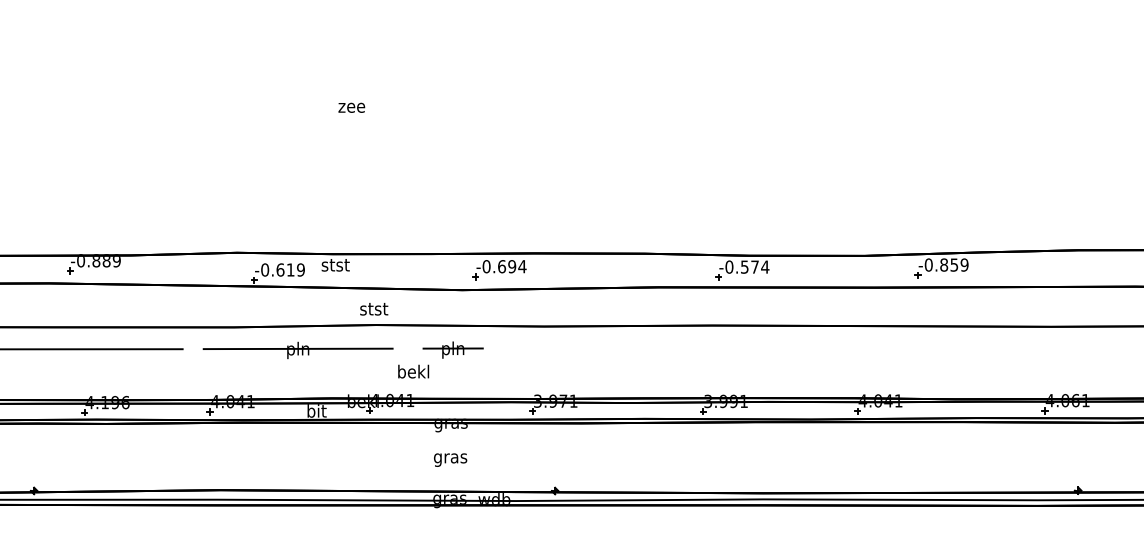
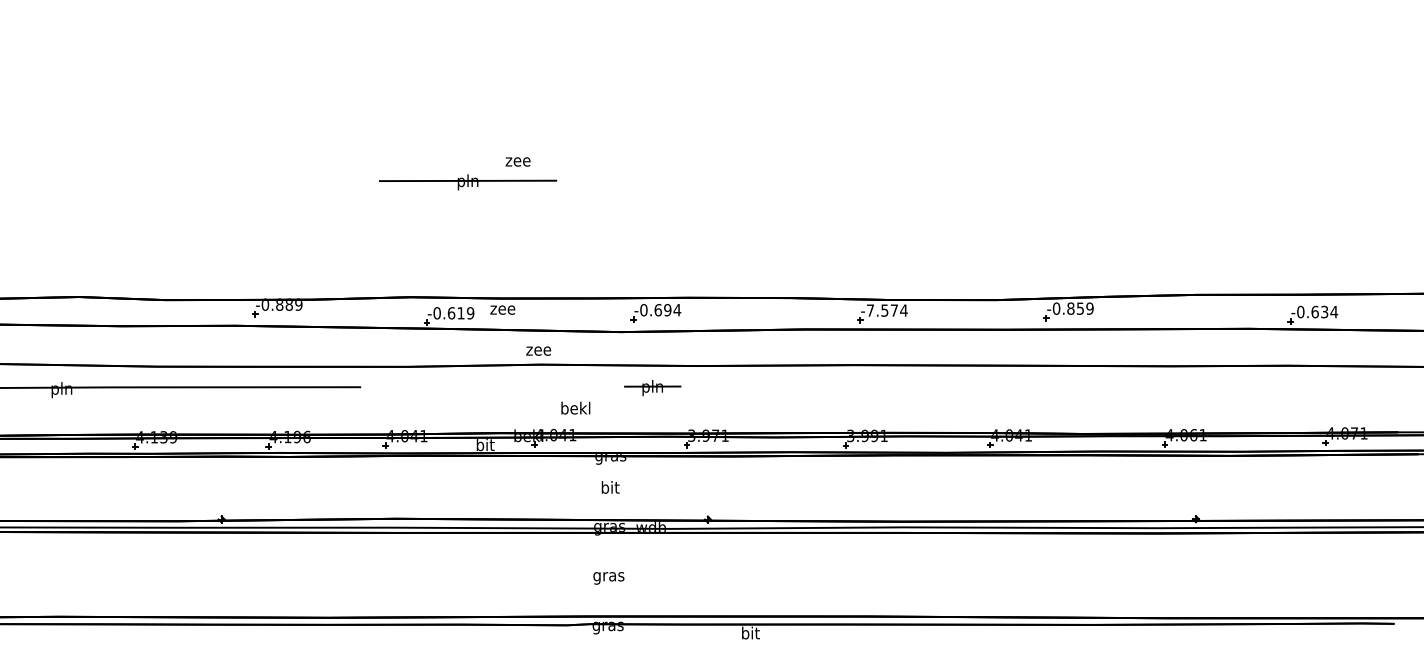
text: (336, 264) -> (503, 308), stst -> zee
text: (729, 267) -> (870, 310), -0.574 -> -7.574
text: (373, 308) -> (538, 349), stst -> zee
part: (298, 350) -> (468, 182), moved
part: (452, 350) -> (652, 388), moved
text: (449, 458) -> (609, 489), gras -> bit

